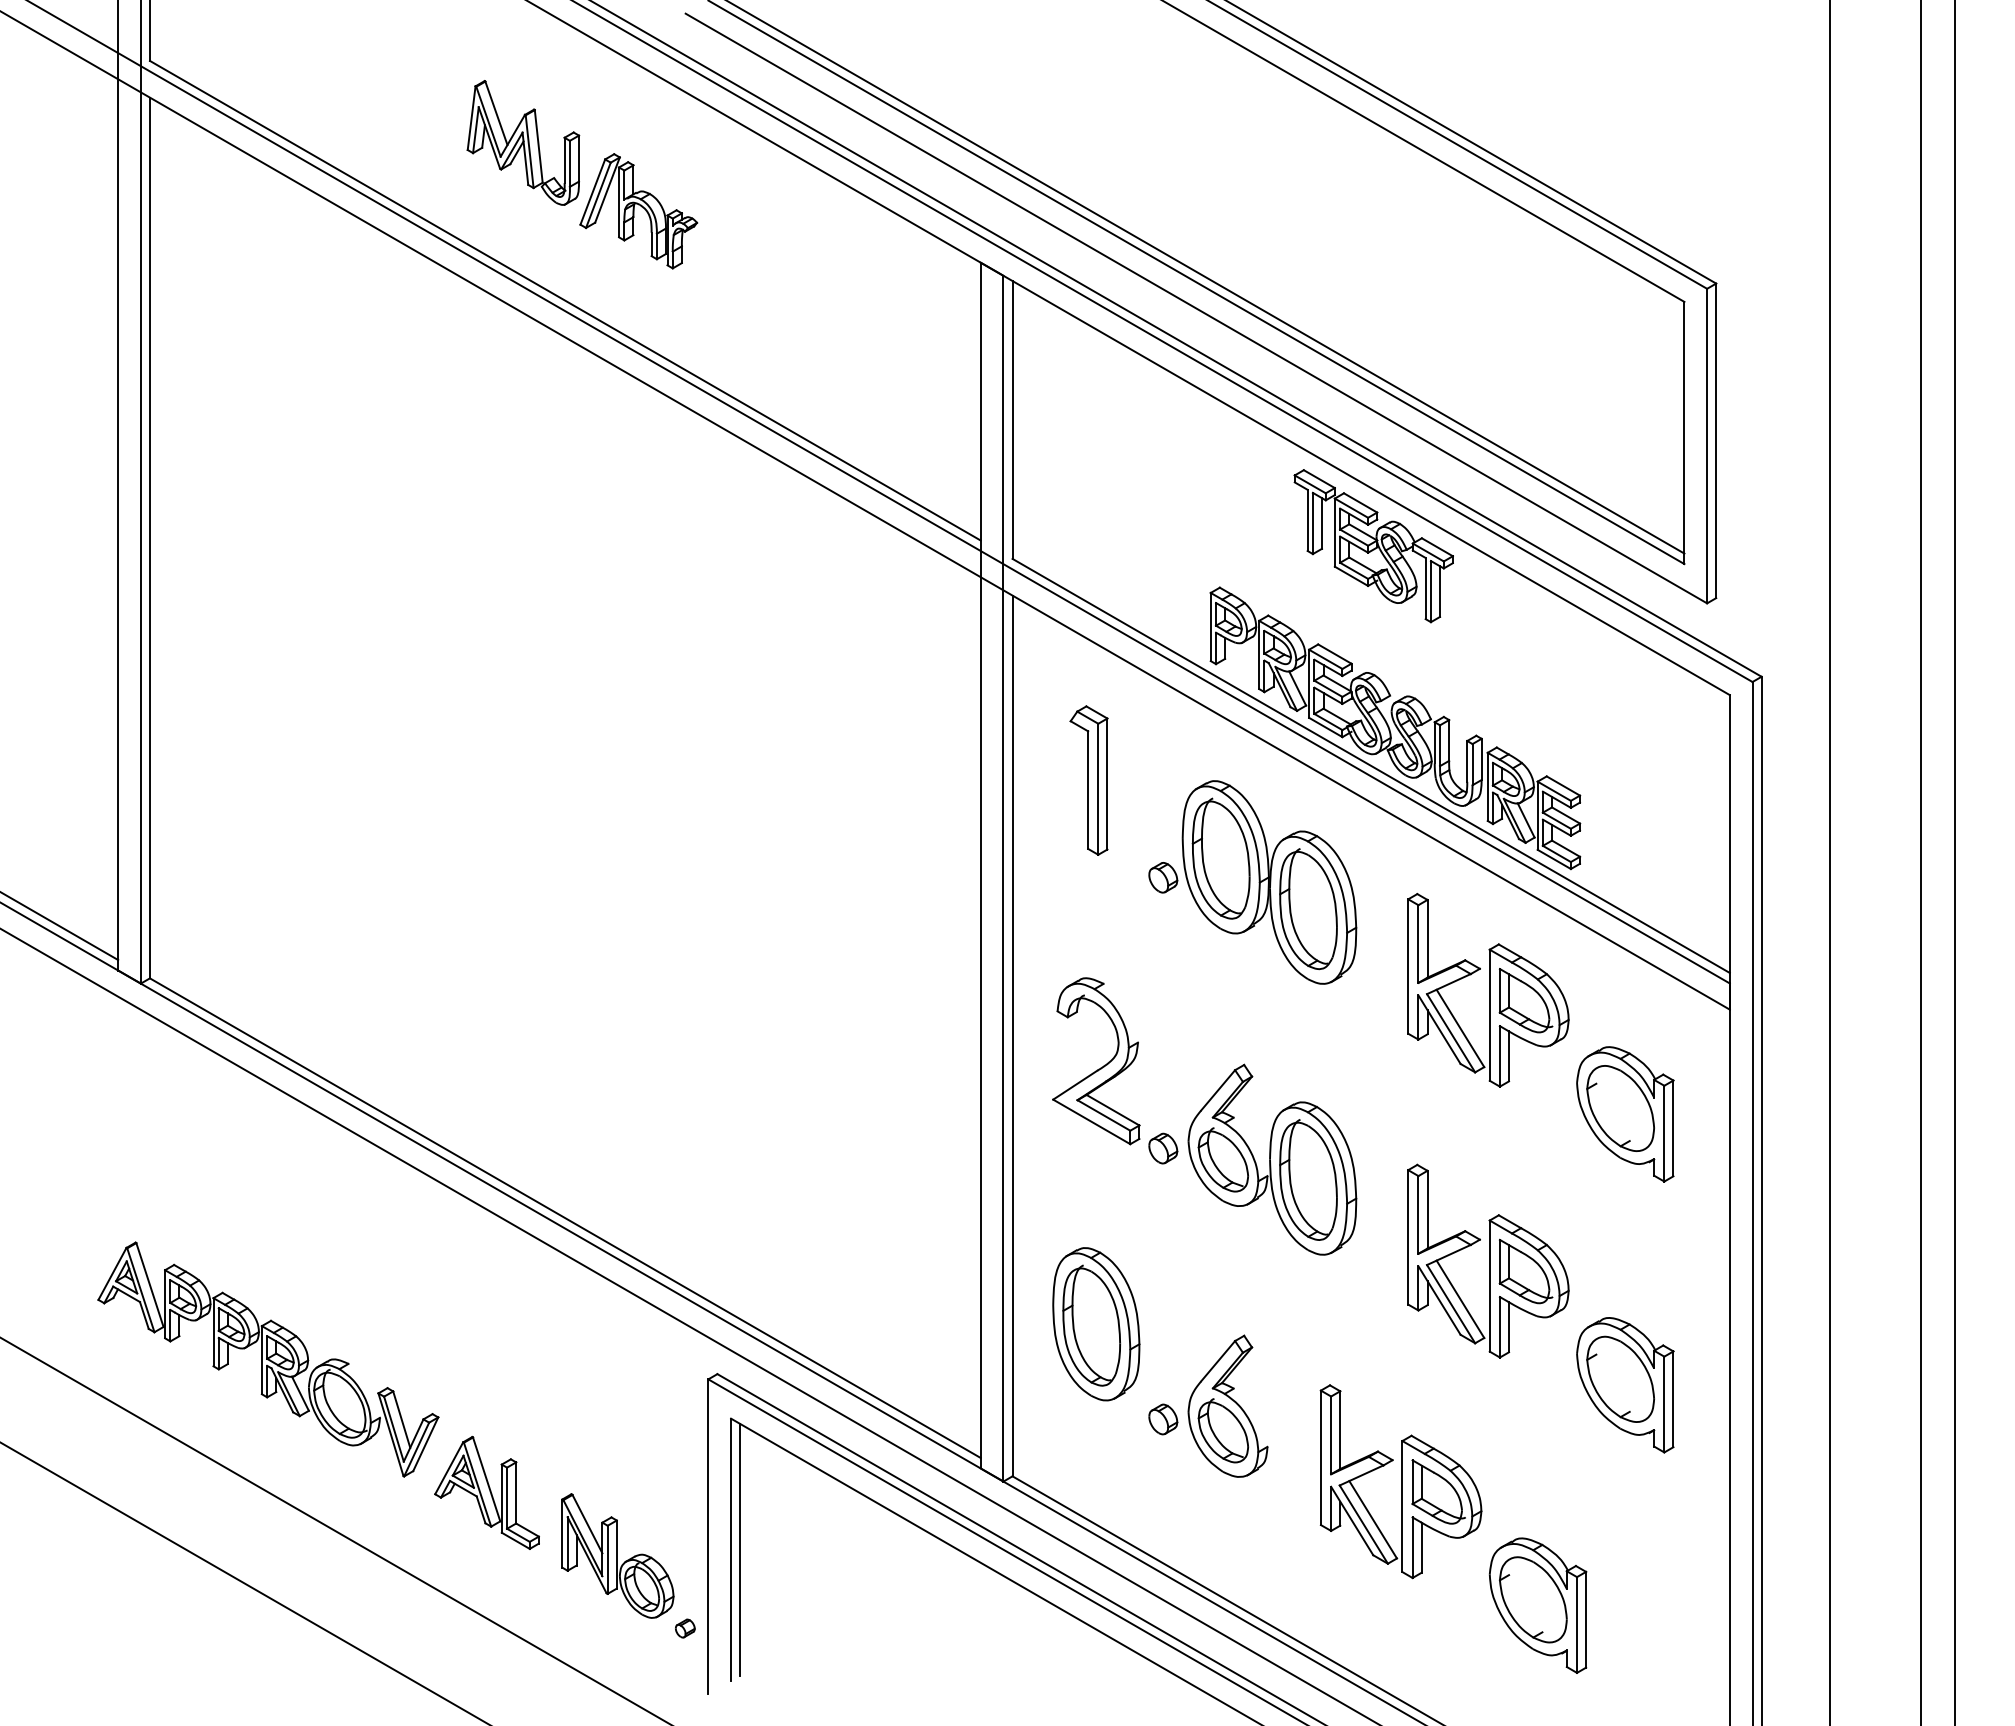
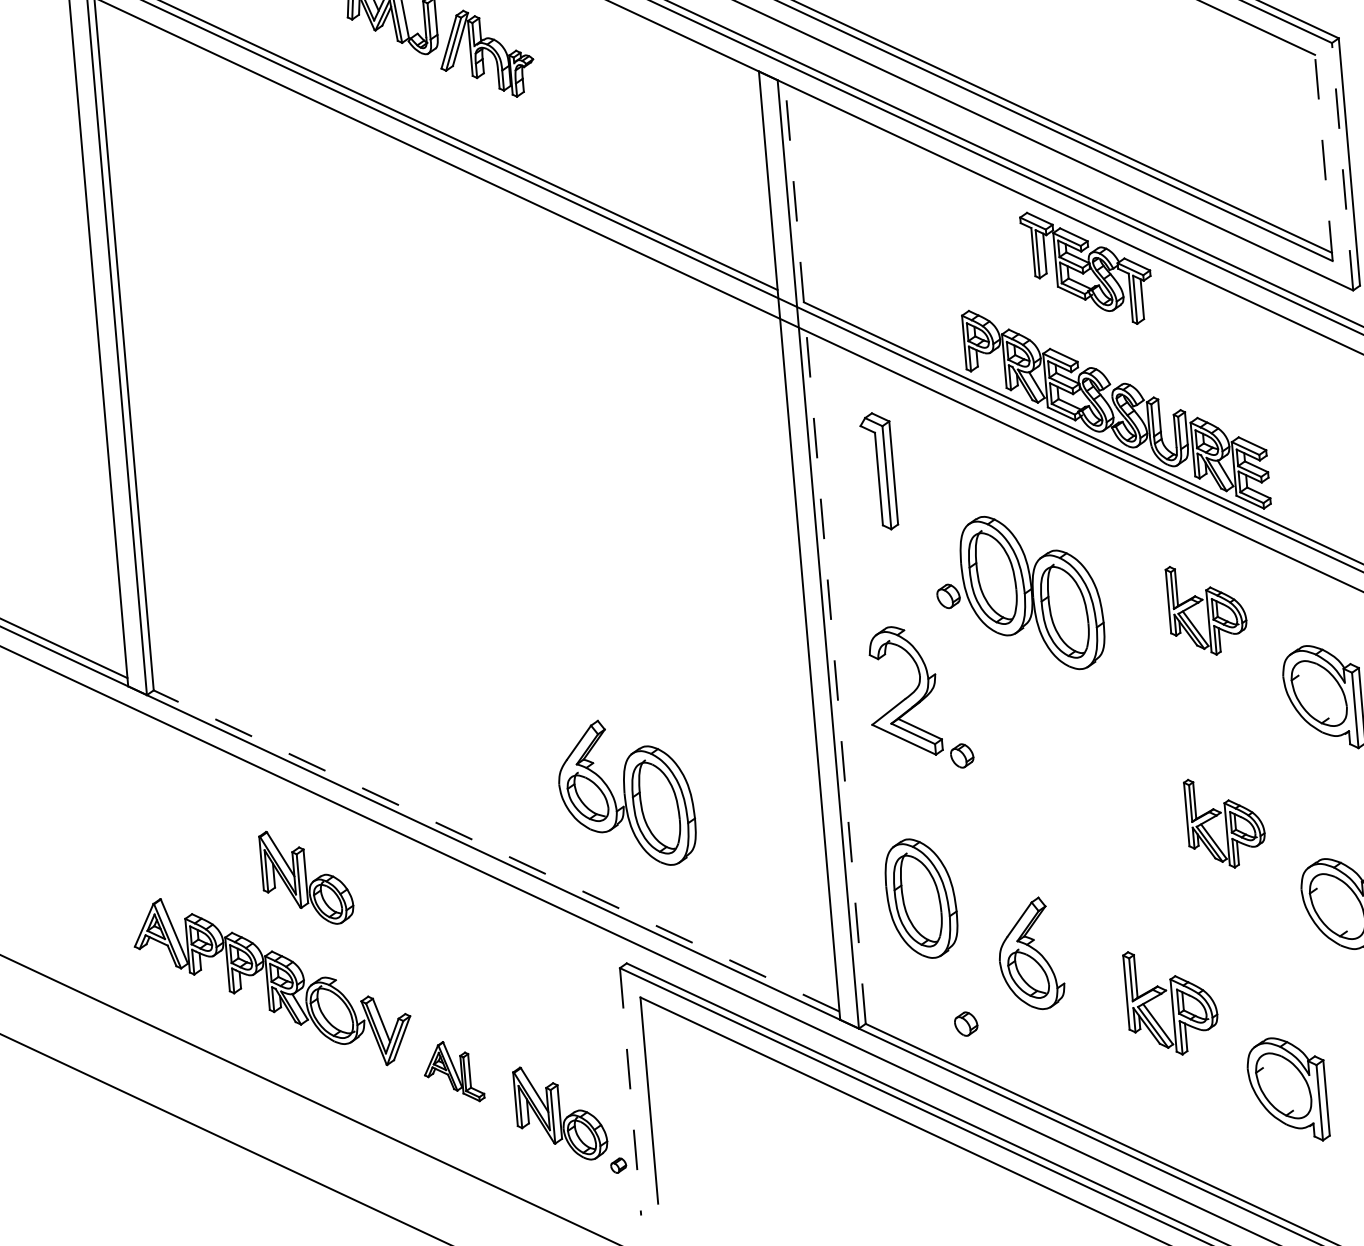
line: (1012, 419) -> (794, 192), solid -> dashed
line: (1684, 432) -> (1323, 157), solid -> dashed
line: (1707, 445) -> (1342, 166), solid -> dashed
part: (1252, 882) -> (1019, 594), moved
part: (1488, 990) -> (1207, 609), size x0.6
line: (1012, 1035) -> (835, 677), solid -> dashed
part: (1272, 1159) -> (626, 793), moved
line: (565, 1218) -> (496, 851), solid -> dashed
part: (322, 1230) -> (306, 877), added
part: (1488, 1260) -> (1225, 822), size x0.6
part: (1163, 1419) -> (966, 1024), moved
part: (1400, 1481) -> (1171, 1001), size x0.7
part: (486, 1492) -> (453, 1072), size x0.7
line: (708, 1537) -> (630, 1092), solid -> dashed
line: (740, 1549) -> (656, 1099), removed

